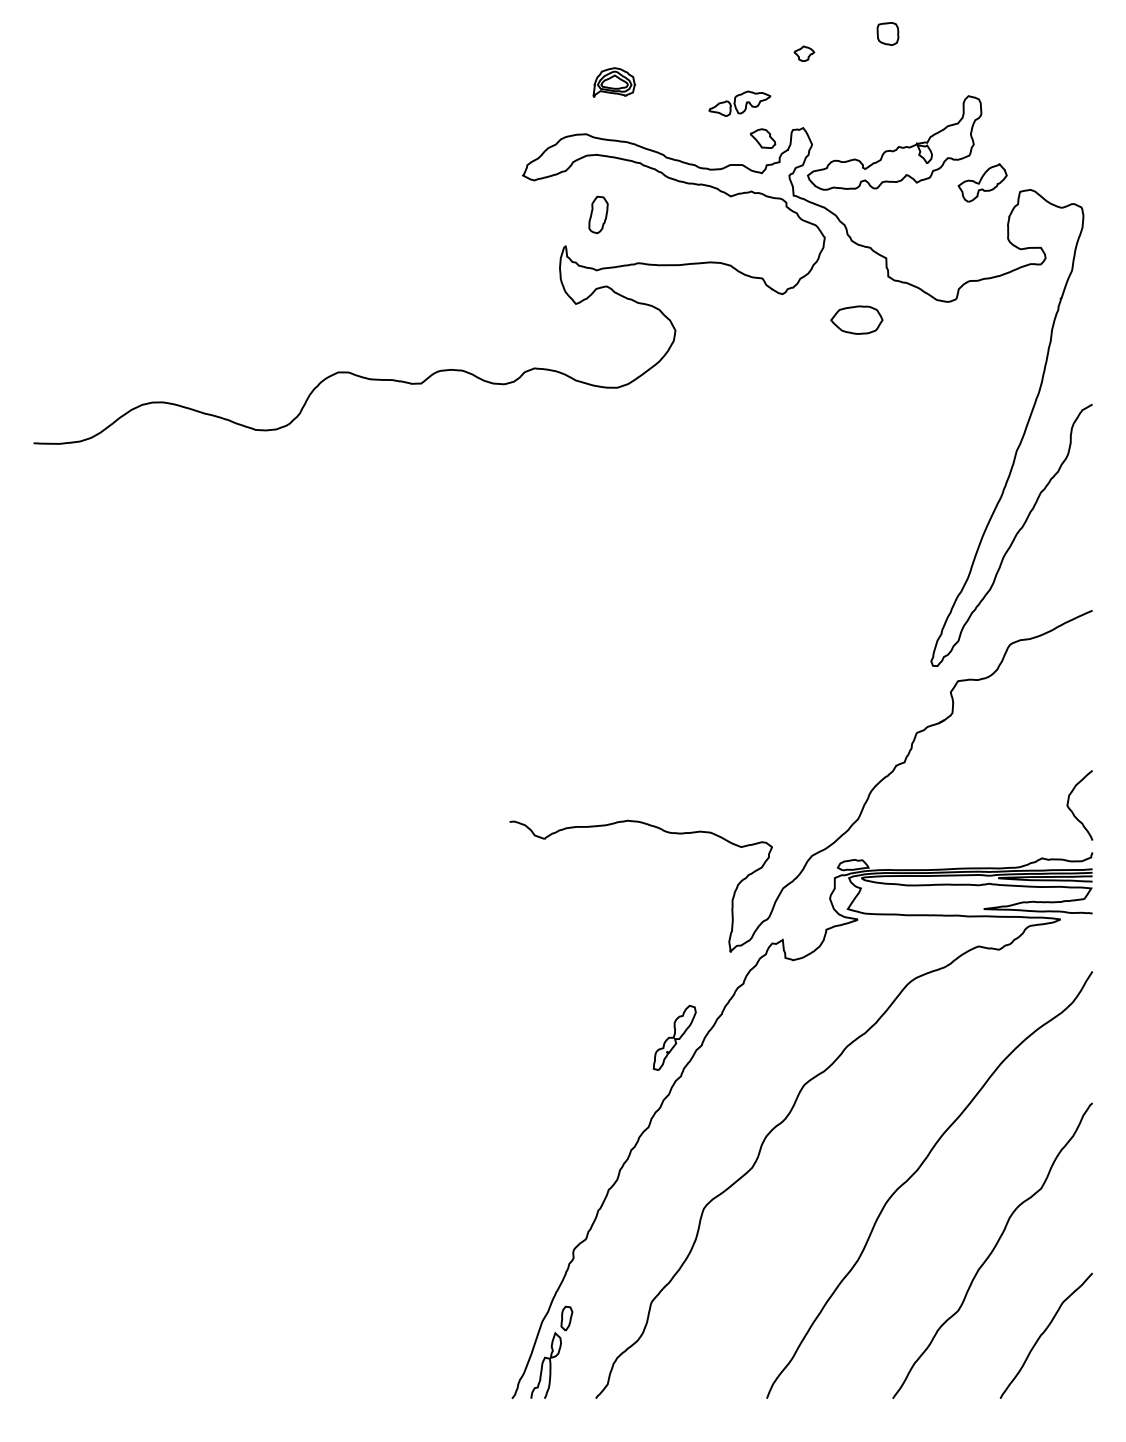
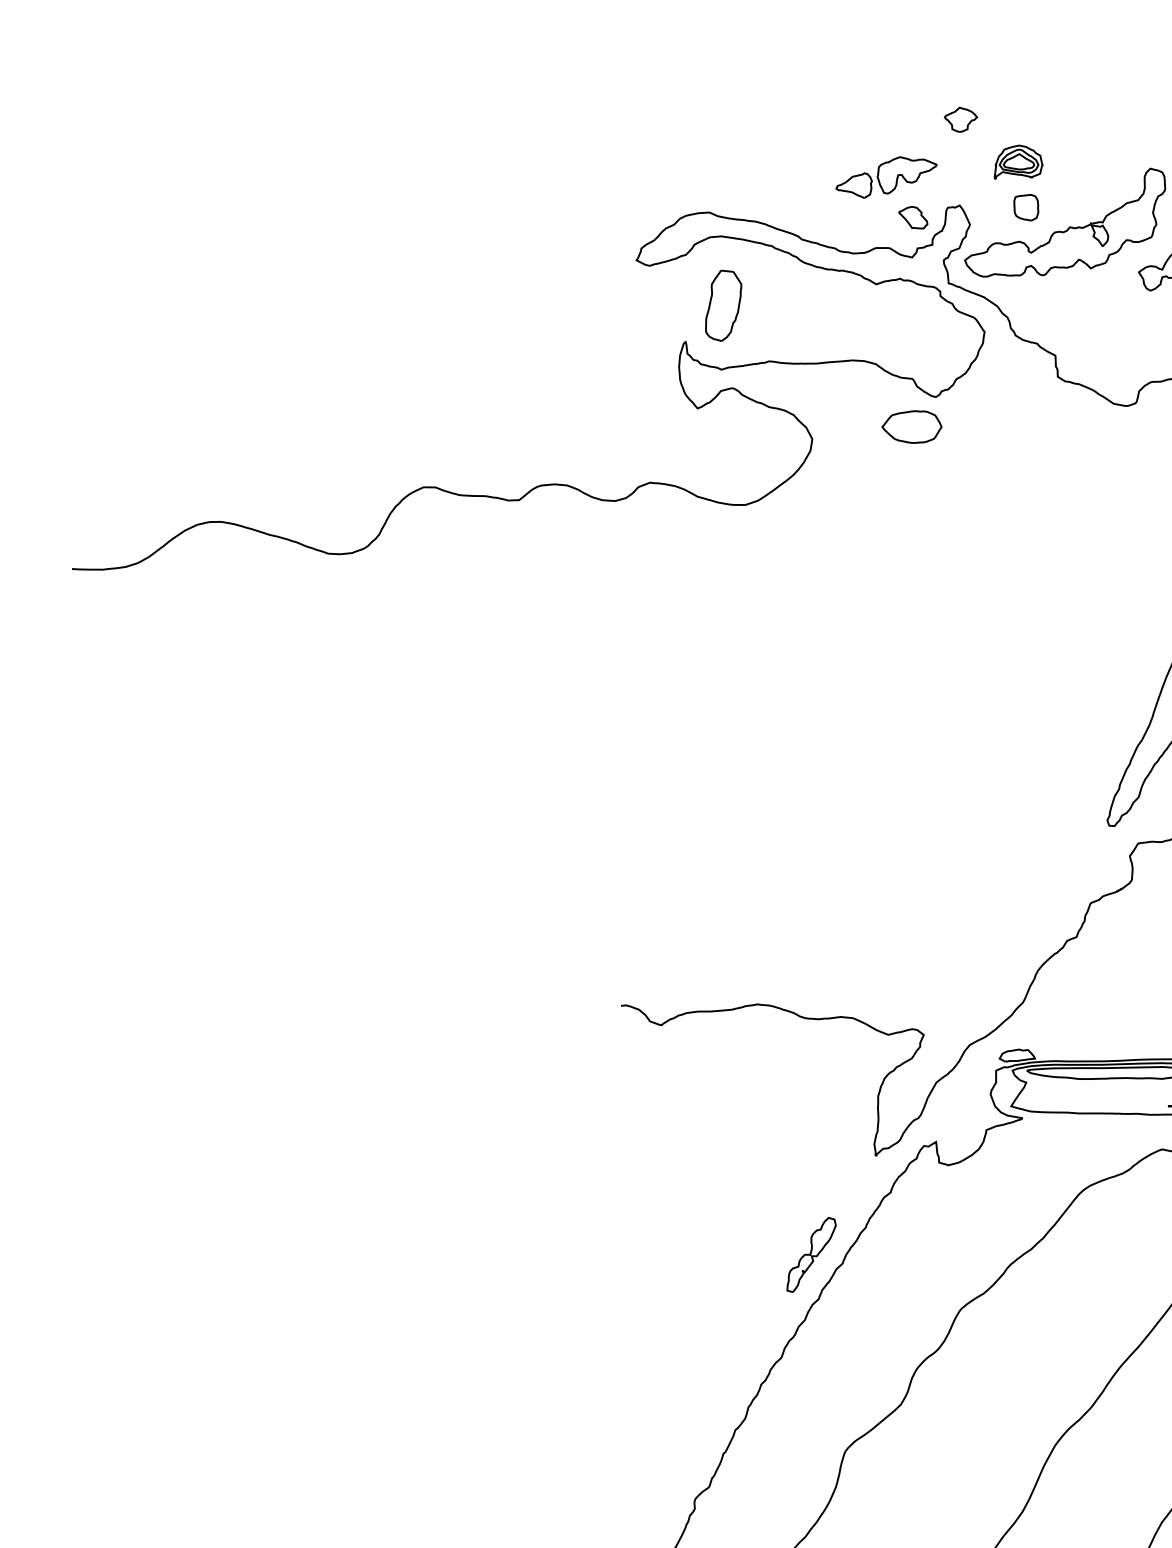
part: (887, 33) -> (1025, 207), moved
part: (804, 53) -> (961, 119), size x1.43
part: (613, 82) -> (1017, 162), moved
part: (739, 103) -> (886, 177), size x1.43
part: (598, 214) -> (723, 305), size x1.67
part: (856, 319) -> (911, 426), moved

